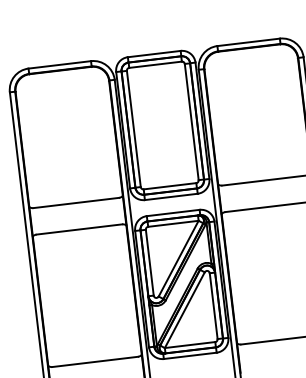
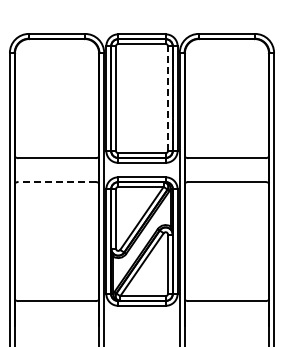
line: (192, 121) -> (168, 98), solid -> dashed
line: (78, 230) -> (56, 182), solid -> dashed

